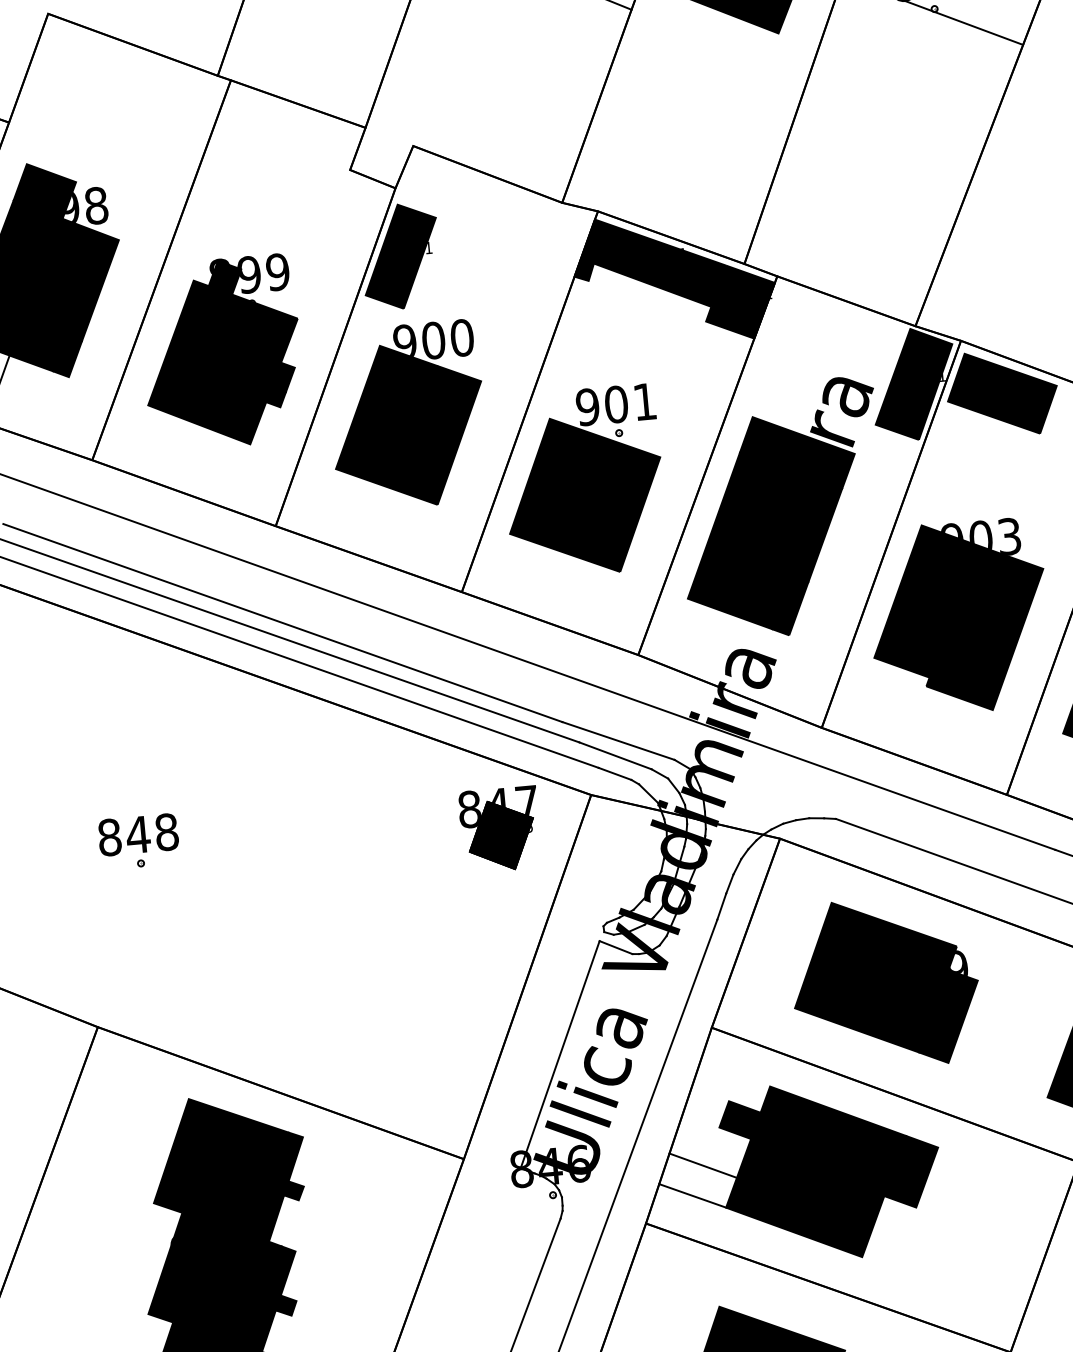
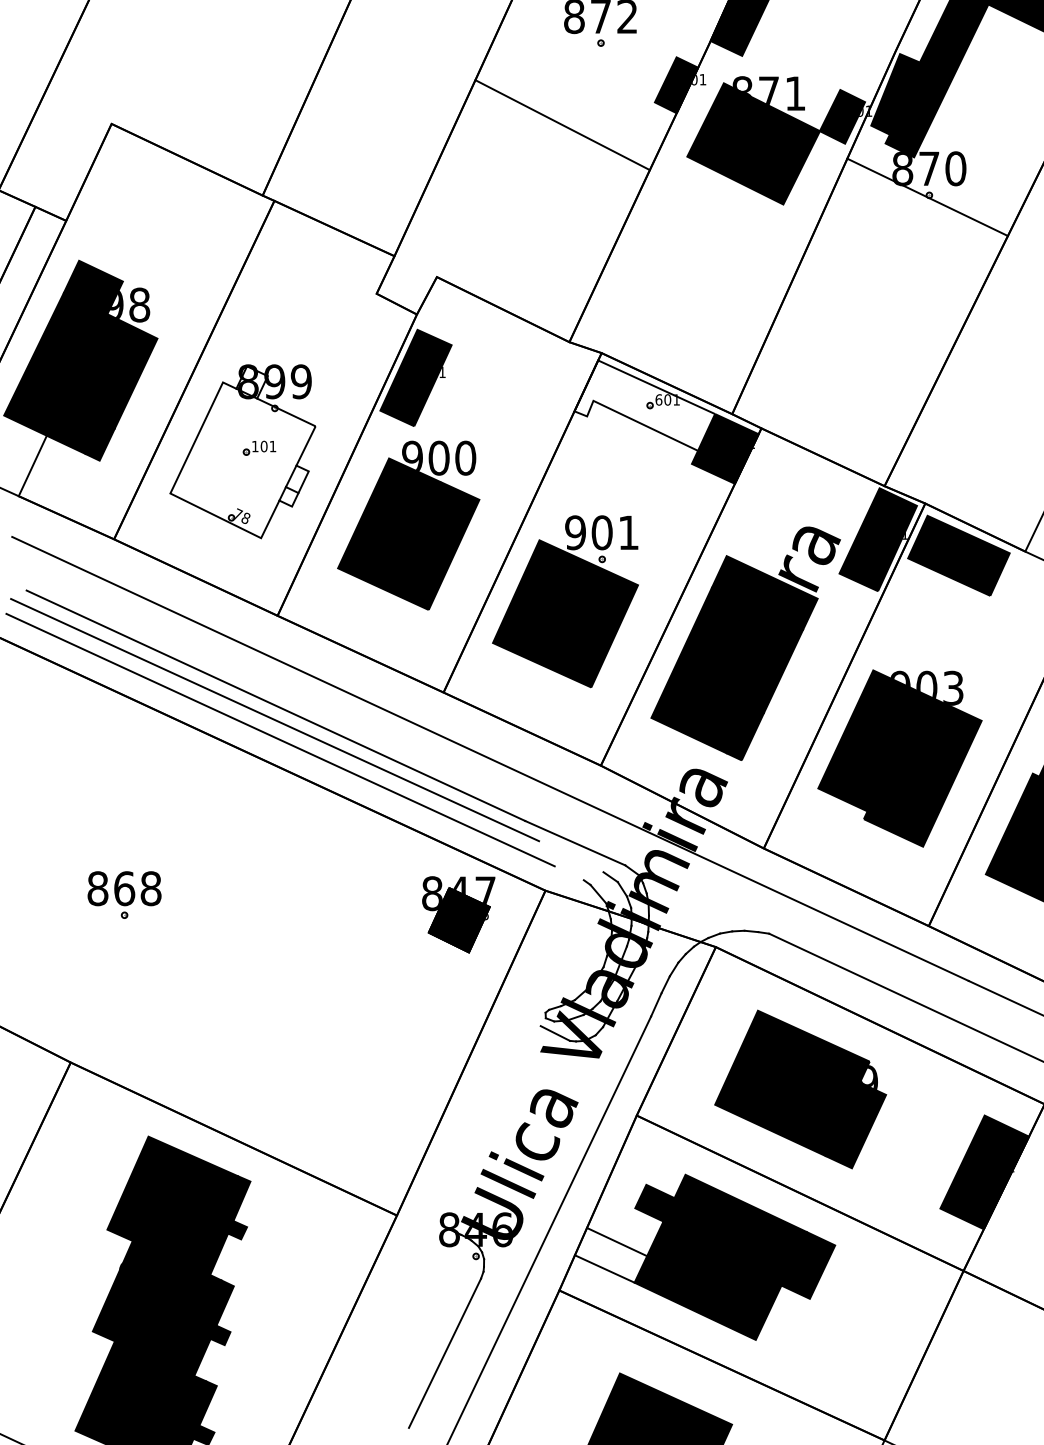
fill: (649, 263) -> (644, 405), removed
fill: (221, 354) -> (242, 452), removed
line: (615, 755) -> (571, 856), removed
line: (614, 774) -> (568, 873), removed
text: (138, 834) -> (124, 888), 848 -> 868
line: (559, 1054) -> (494, 1127), removed

